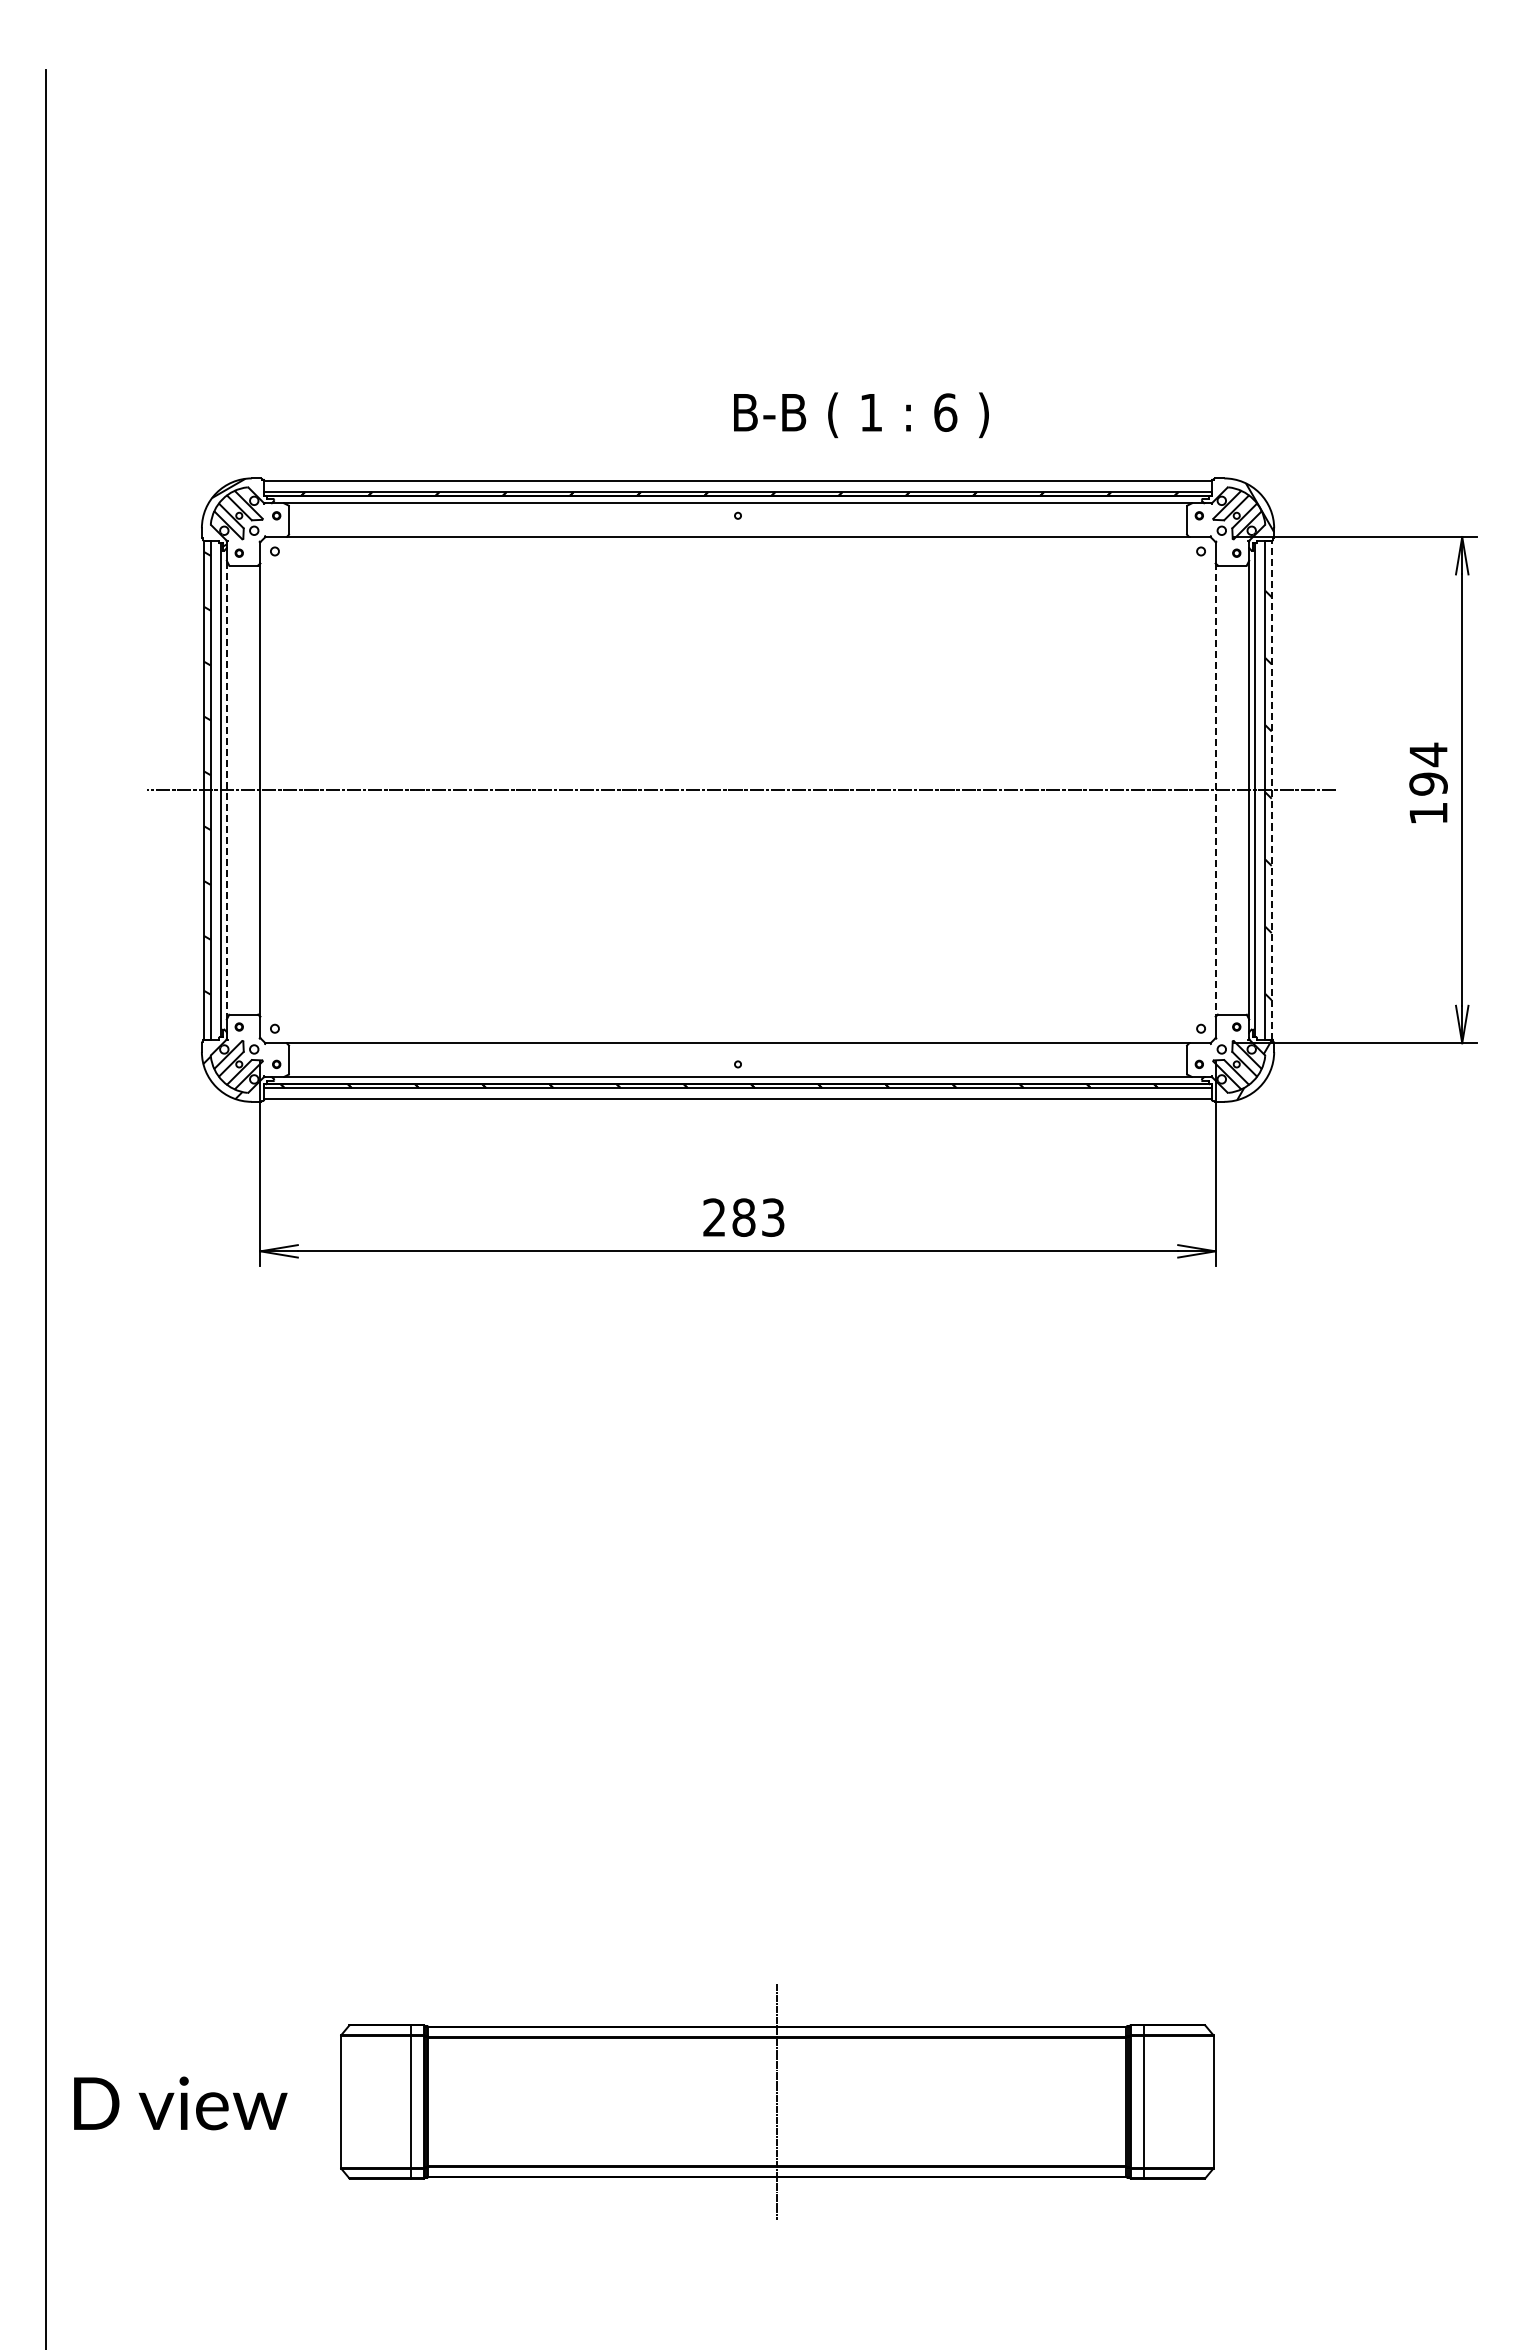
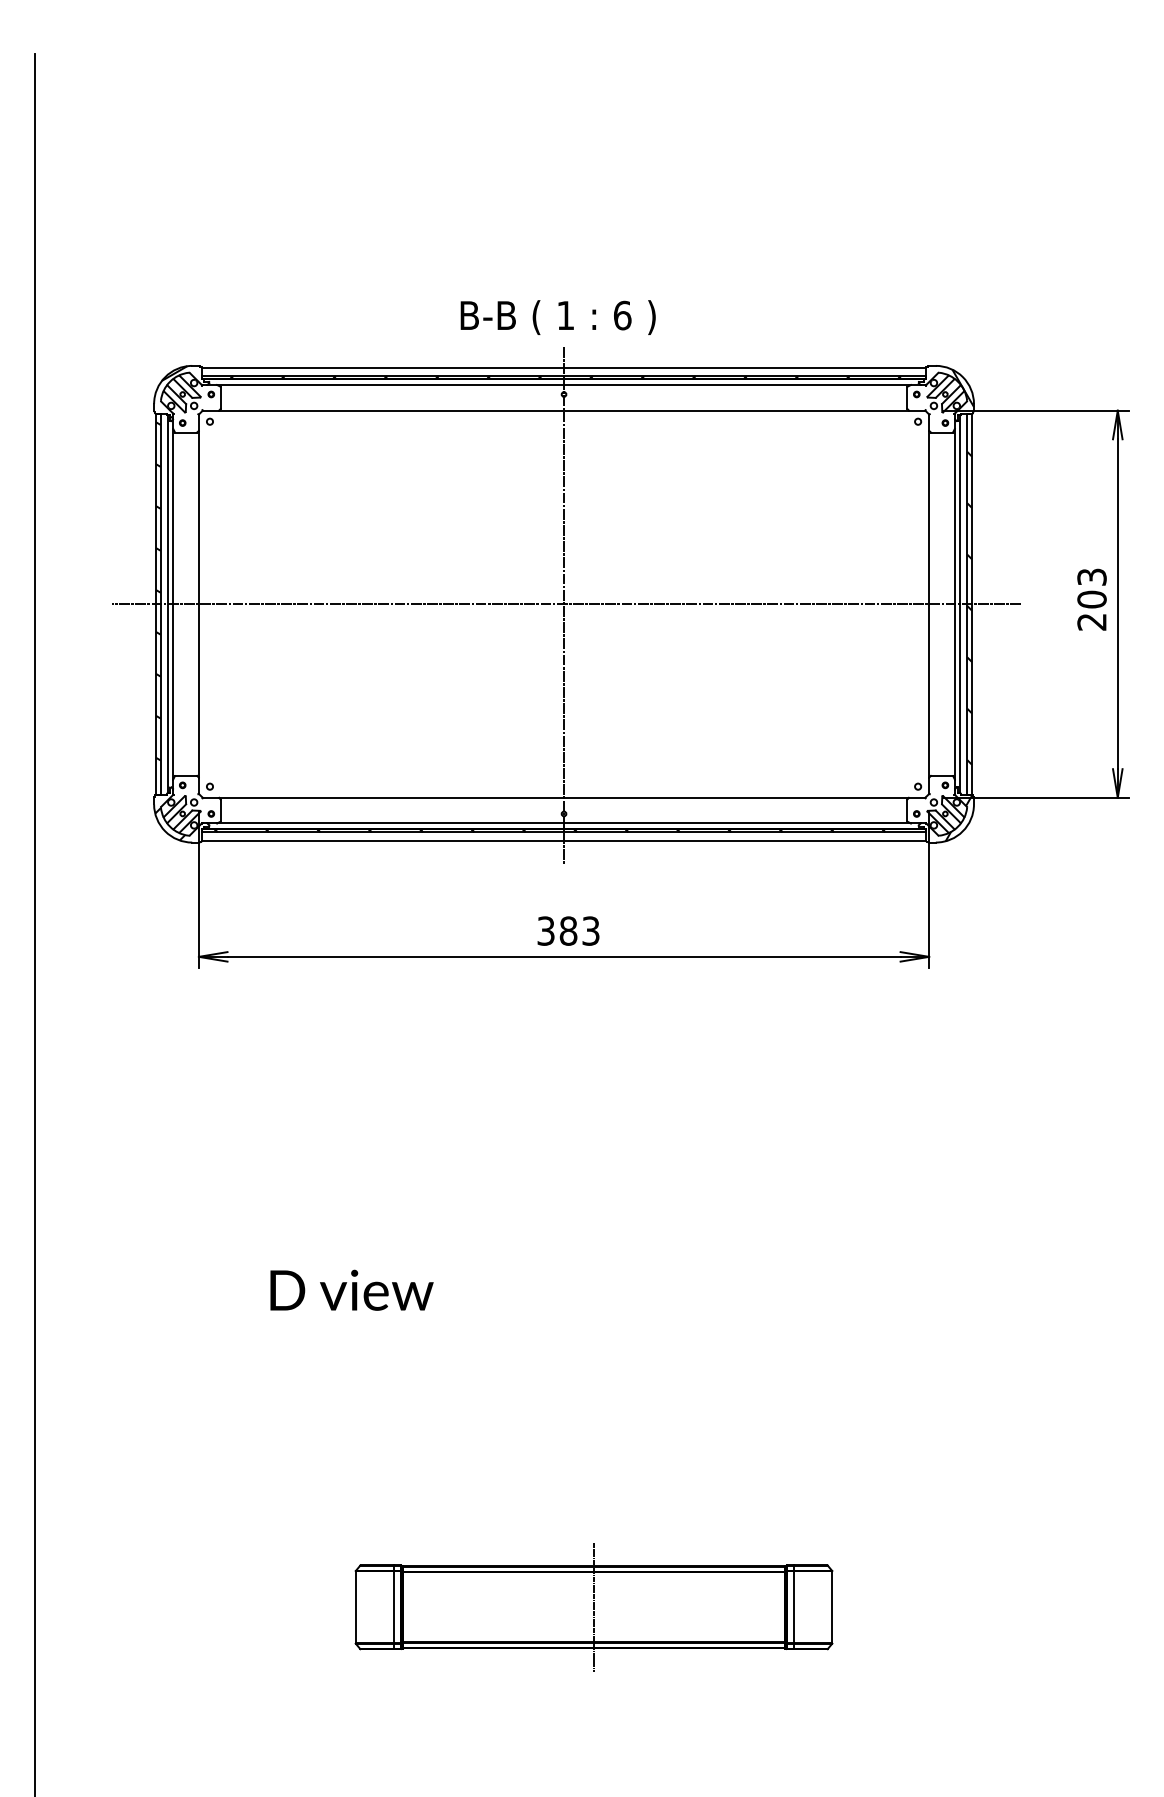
text: (861, 415) -> (558, 317), moved
text: (1428, 783) -> (1091, 599), 194 -> 203
line: (1271, 789) -> (971, 603), dashed -> solid
line: (226, 790) -> (172, 604), dashed -> solid
line: (1215, 790) -> (929, 604), dashed -> solid
line: (738, 791) -> (564, 605), added
text: (714, 1217) -> (546, 930), 283 -> 383
part: (776, 2102) -> (593, 1607), size x0.71
text: (180, 2103) -> (351, 1290), moved

